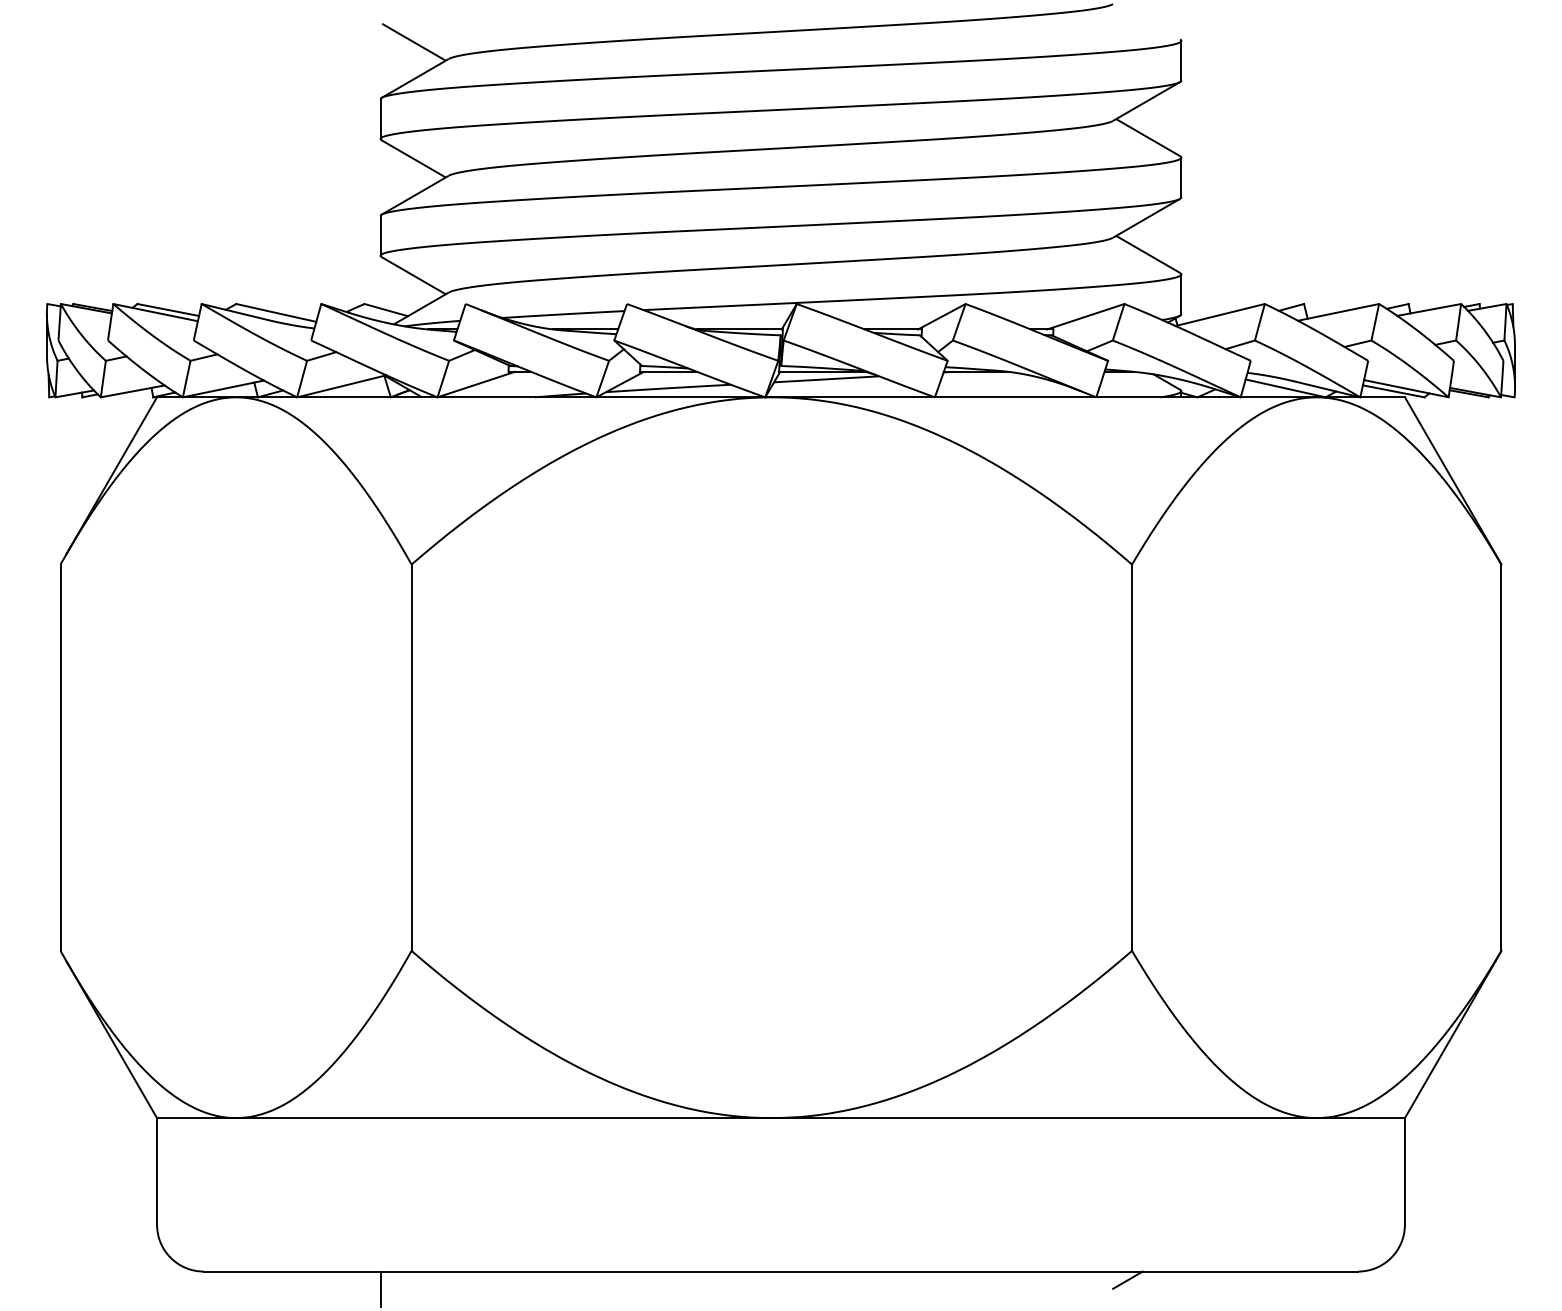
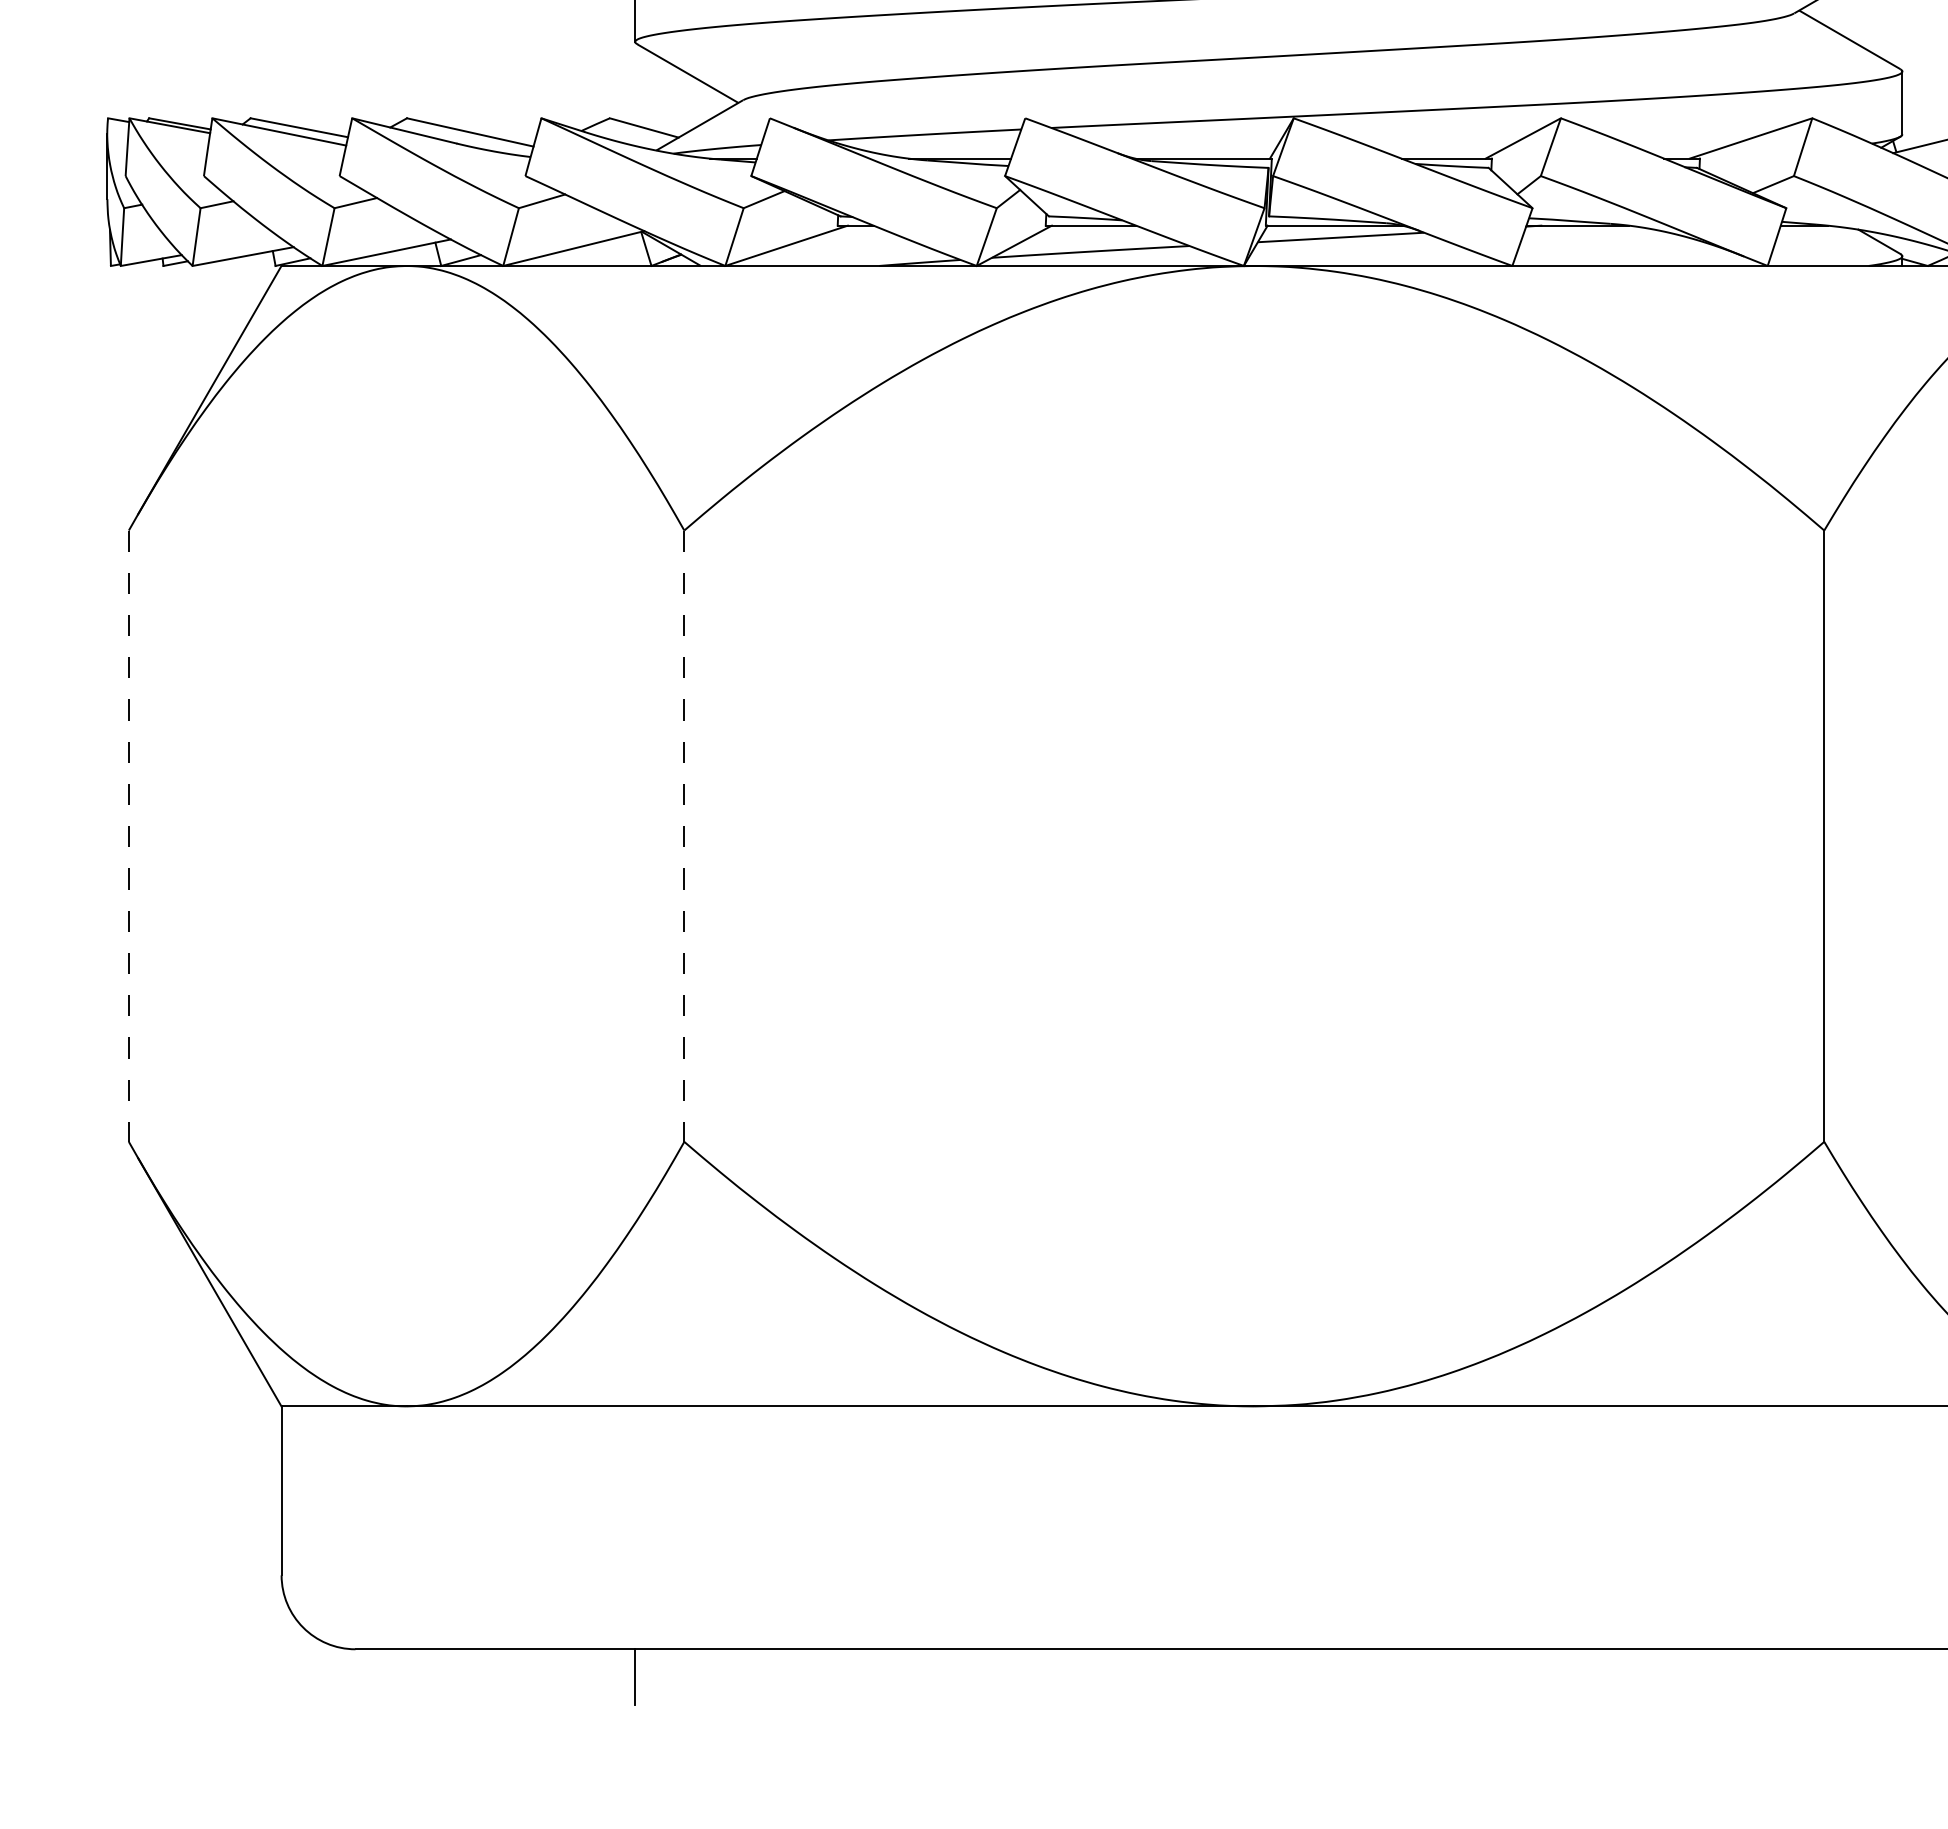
line: (60, 758) -> (128, 837), solid -> dashed
line: (411, 758) -> (684, 837), solid -> dashed
line: (1127, 1279) -> (1817, 1661), removed

